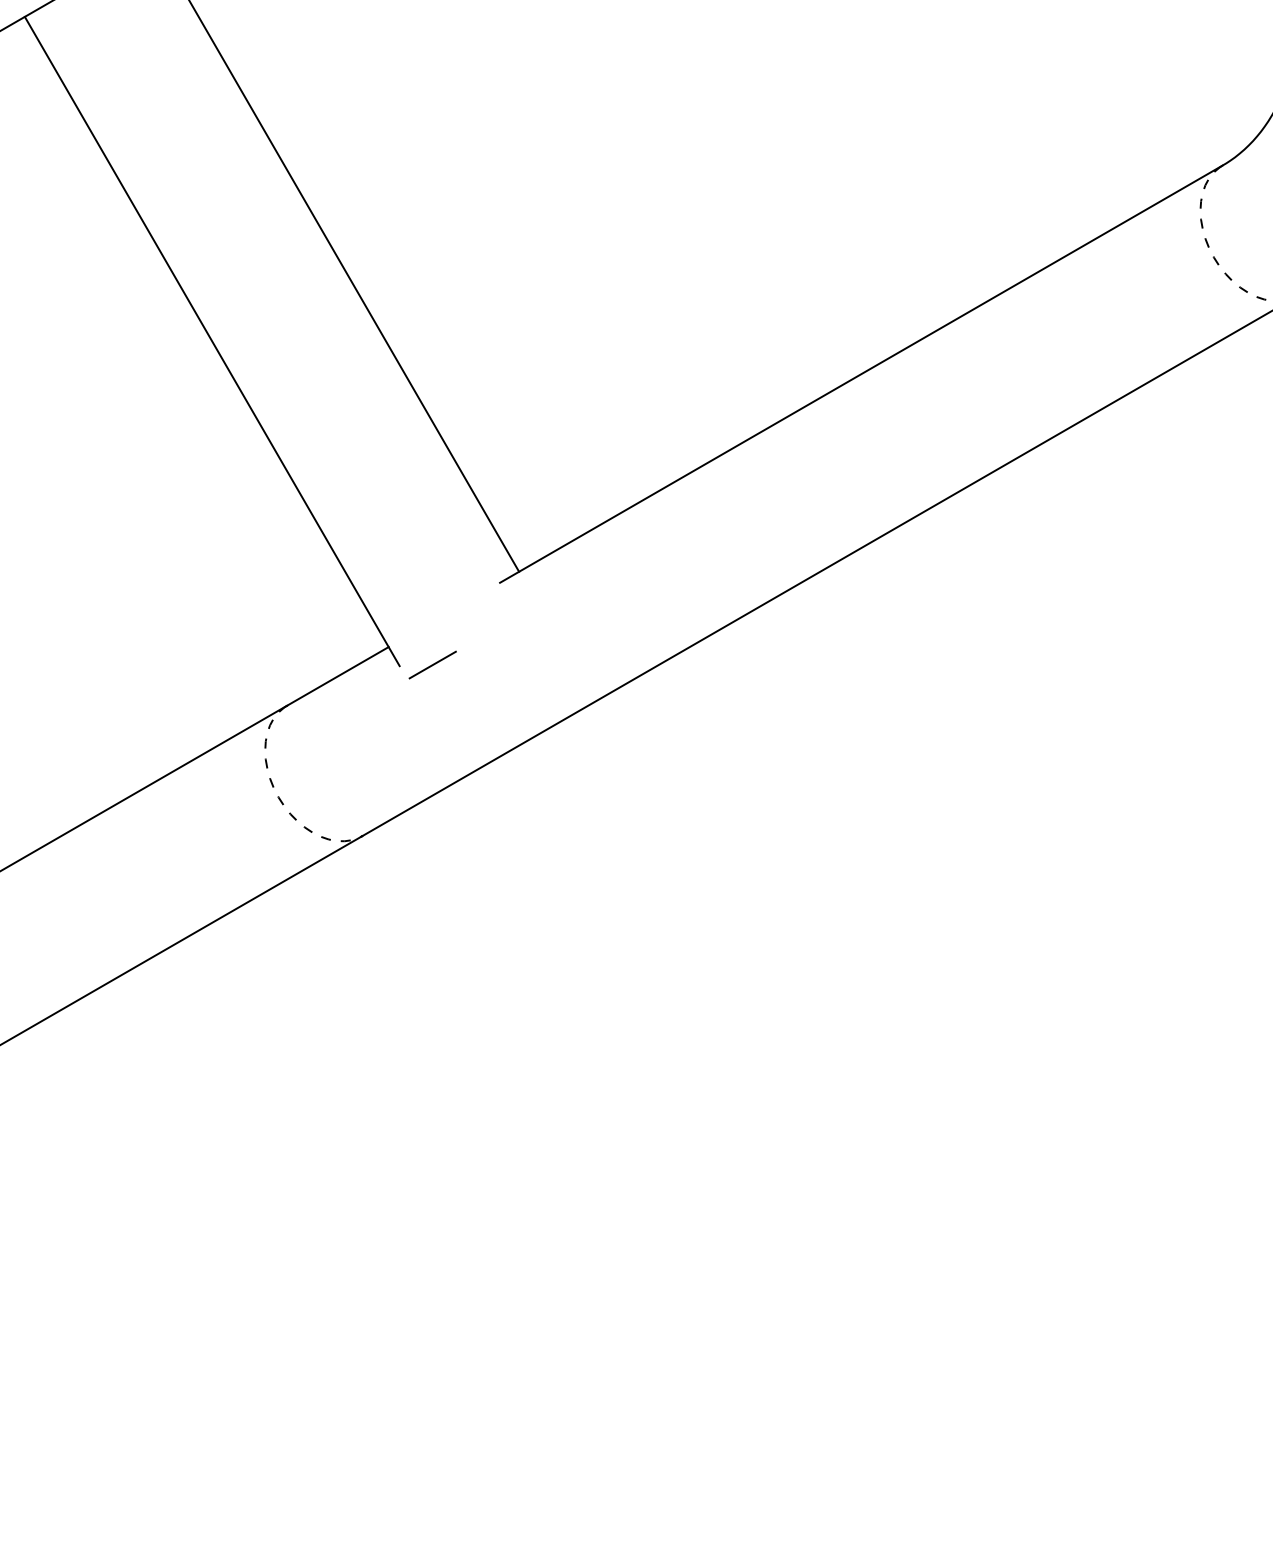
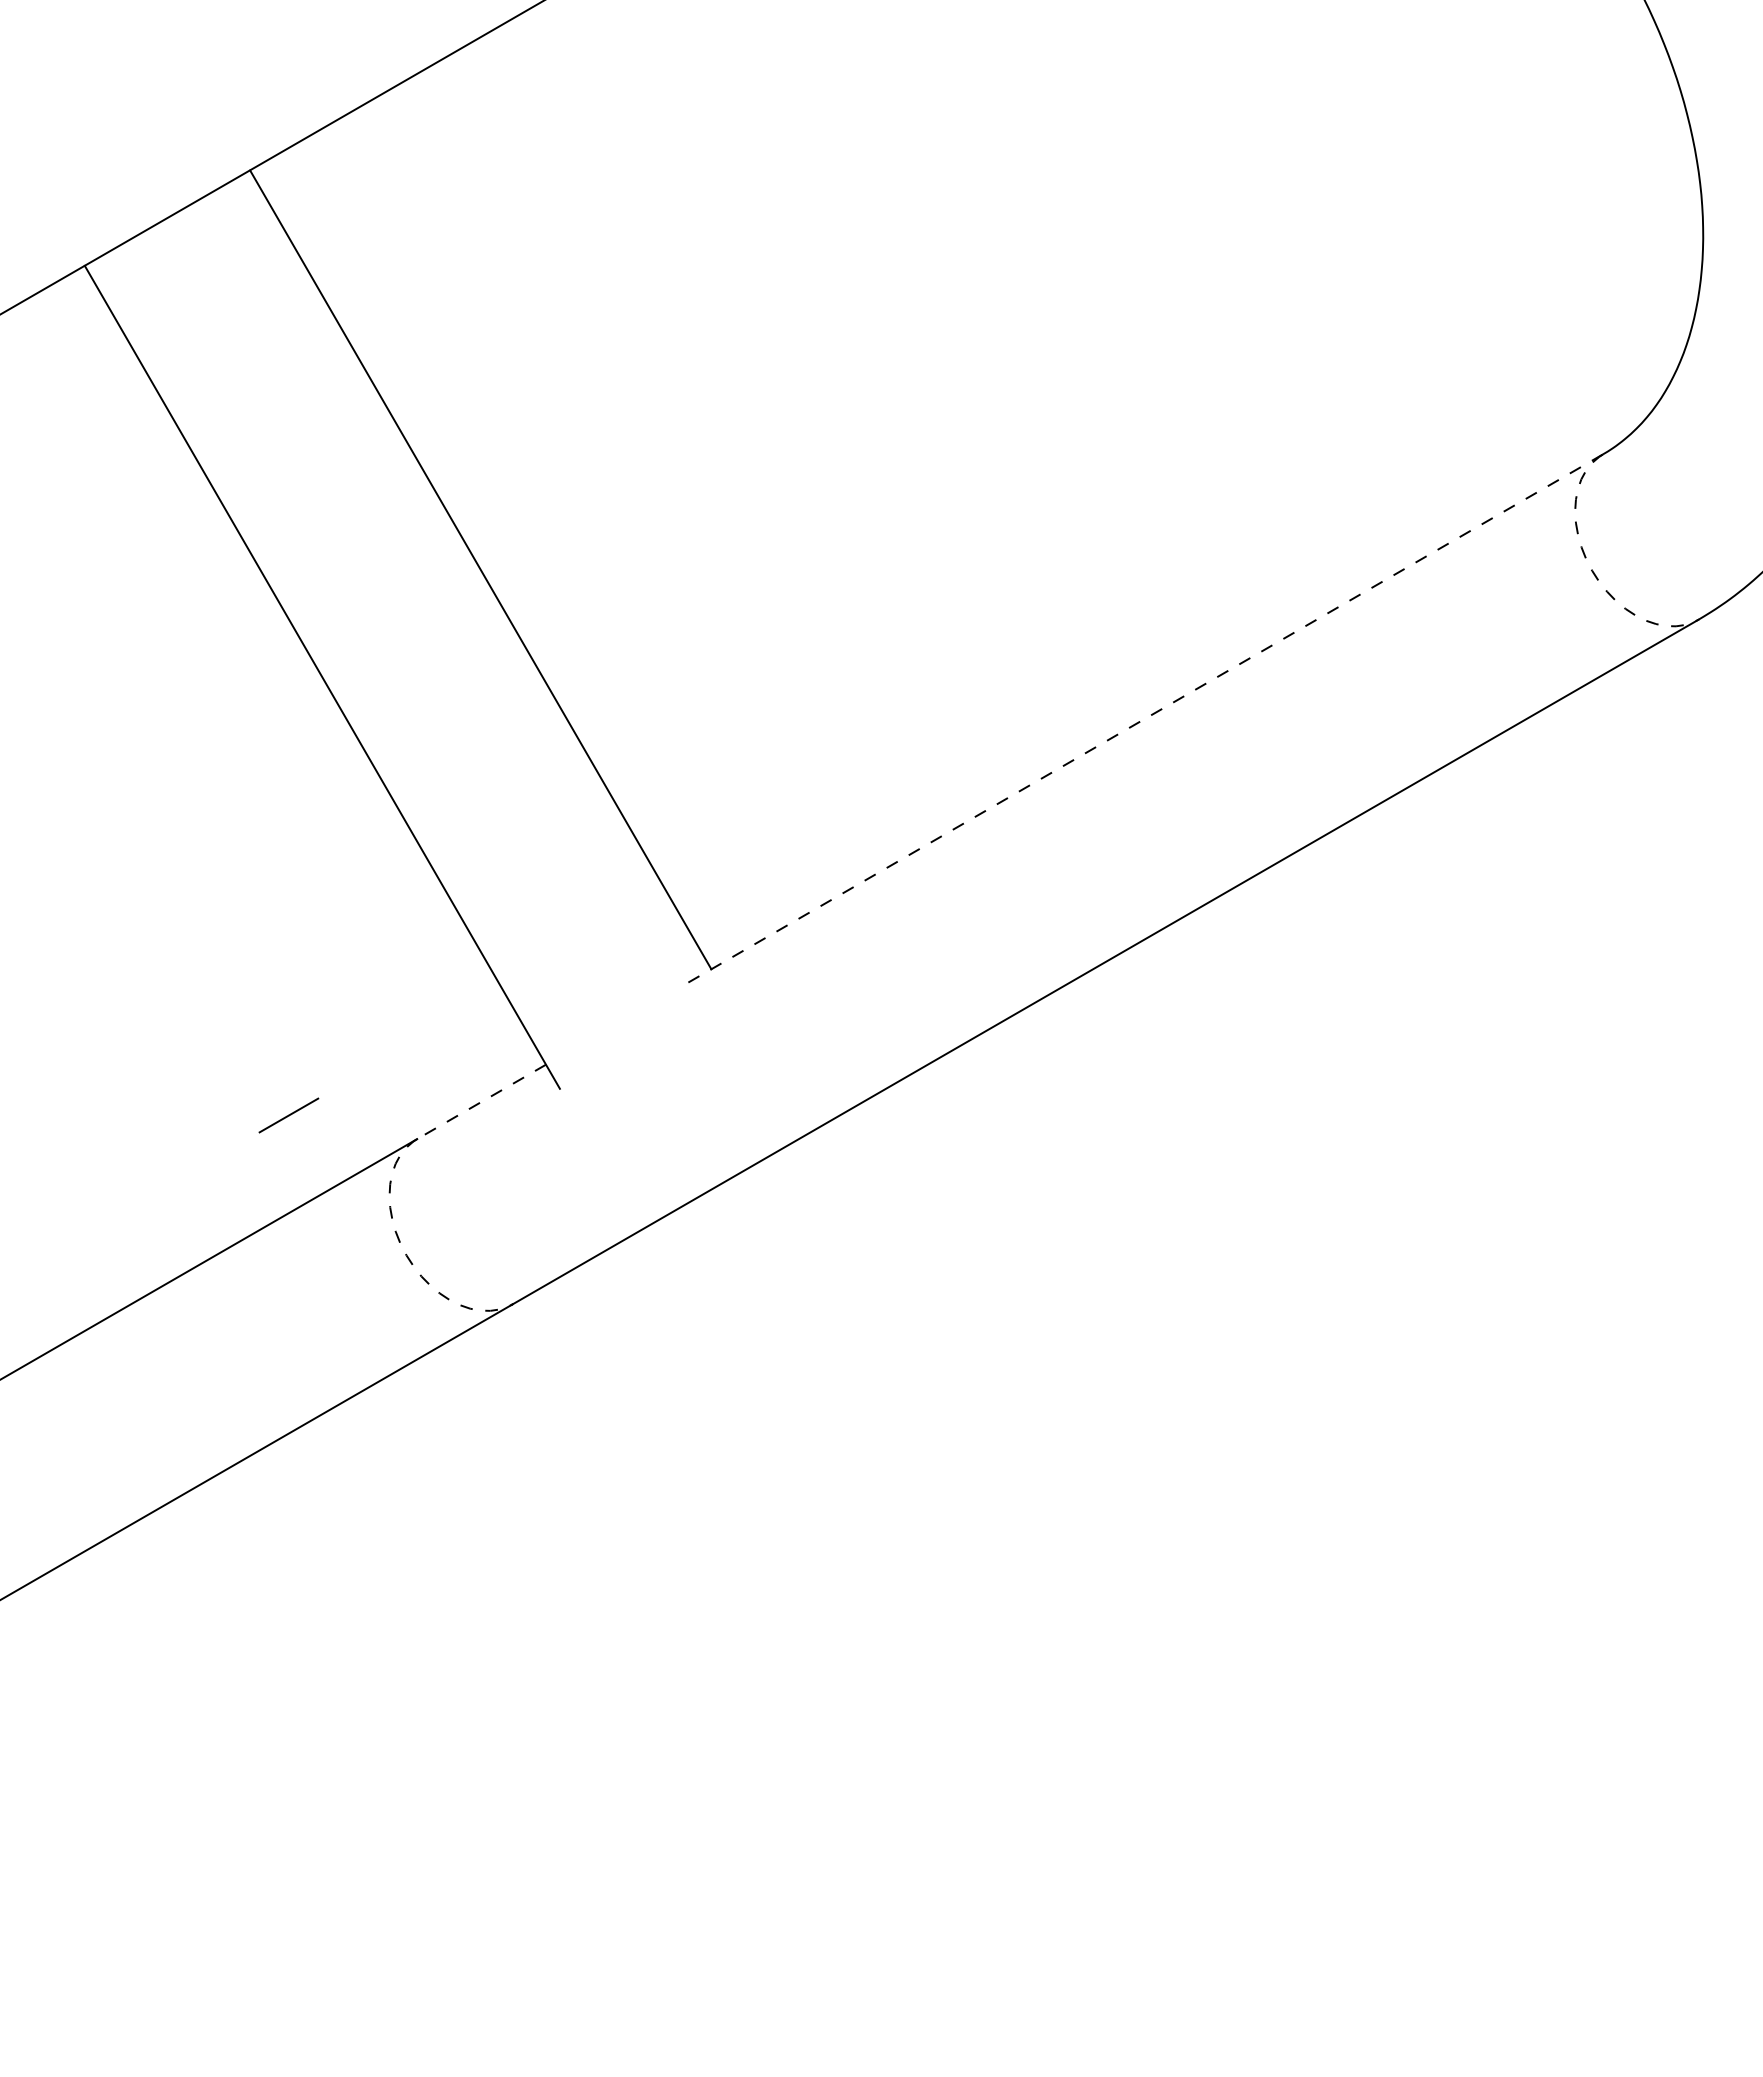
line: (861, 373) -> (1145, 718), solid -> dashed
line: (432, 665) -> (288, 1115), moved
line: (337, 676) -> (481, 1102), solid -> dashed

